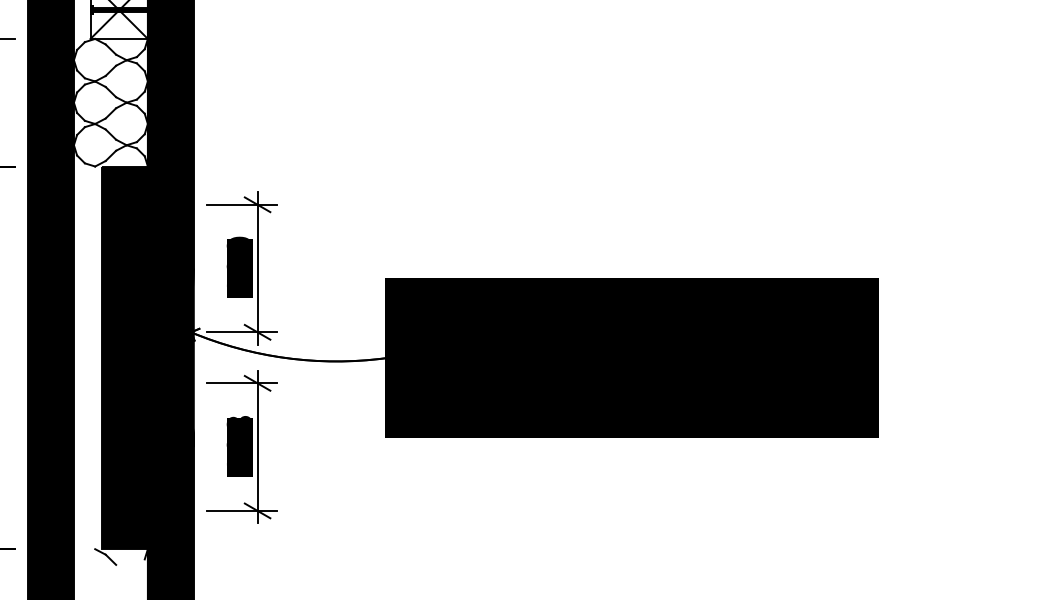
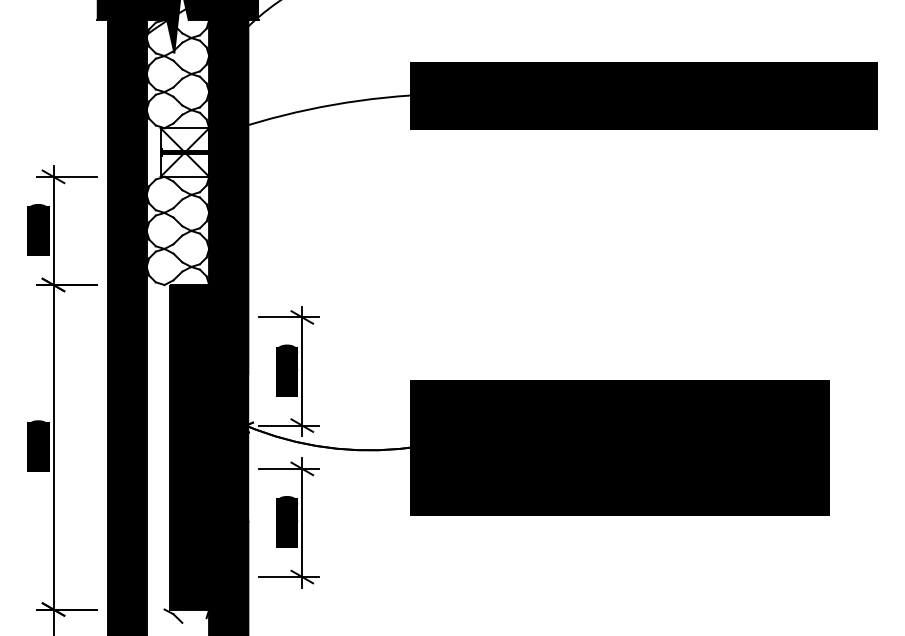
text: (242, 430) -> (289, 508), 128 -> 100

